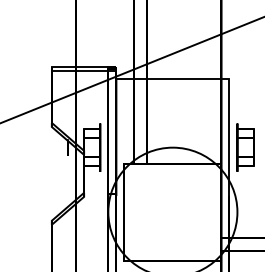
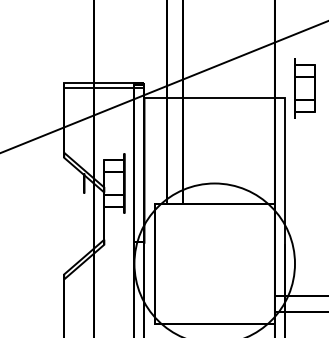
part: (245, 147) -> (304, 88), moved

